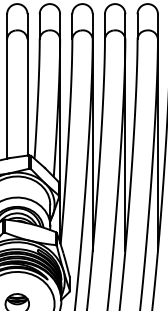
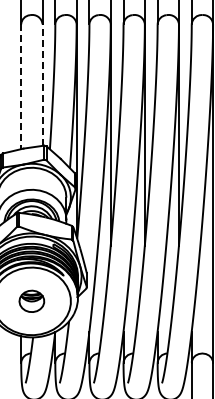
line: (27, 97) -> (42, 85), solid -> dashed
line: (7, 99) -> (21, 87), solid -> dashed

